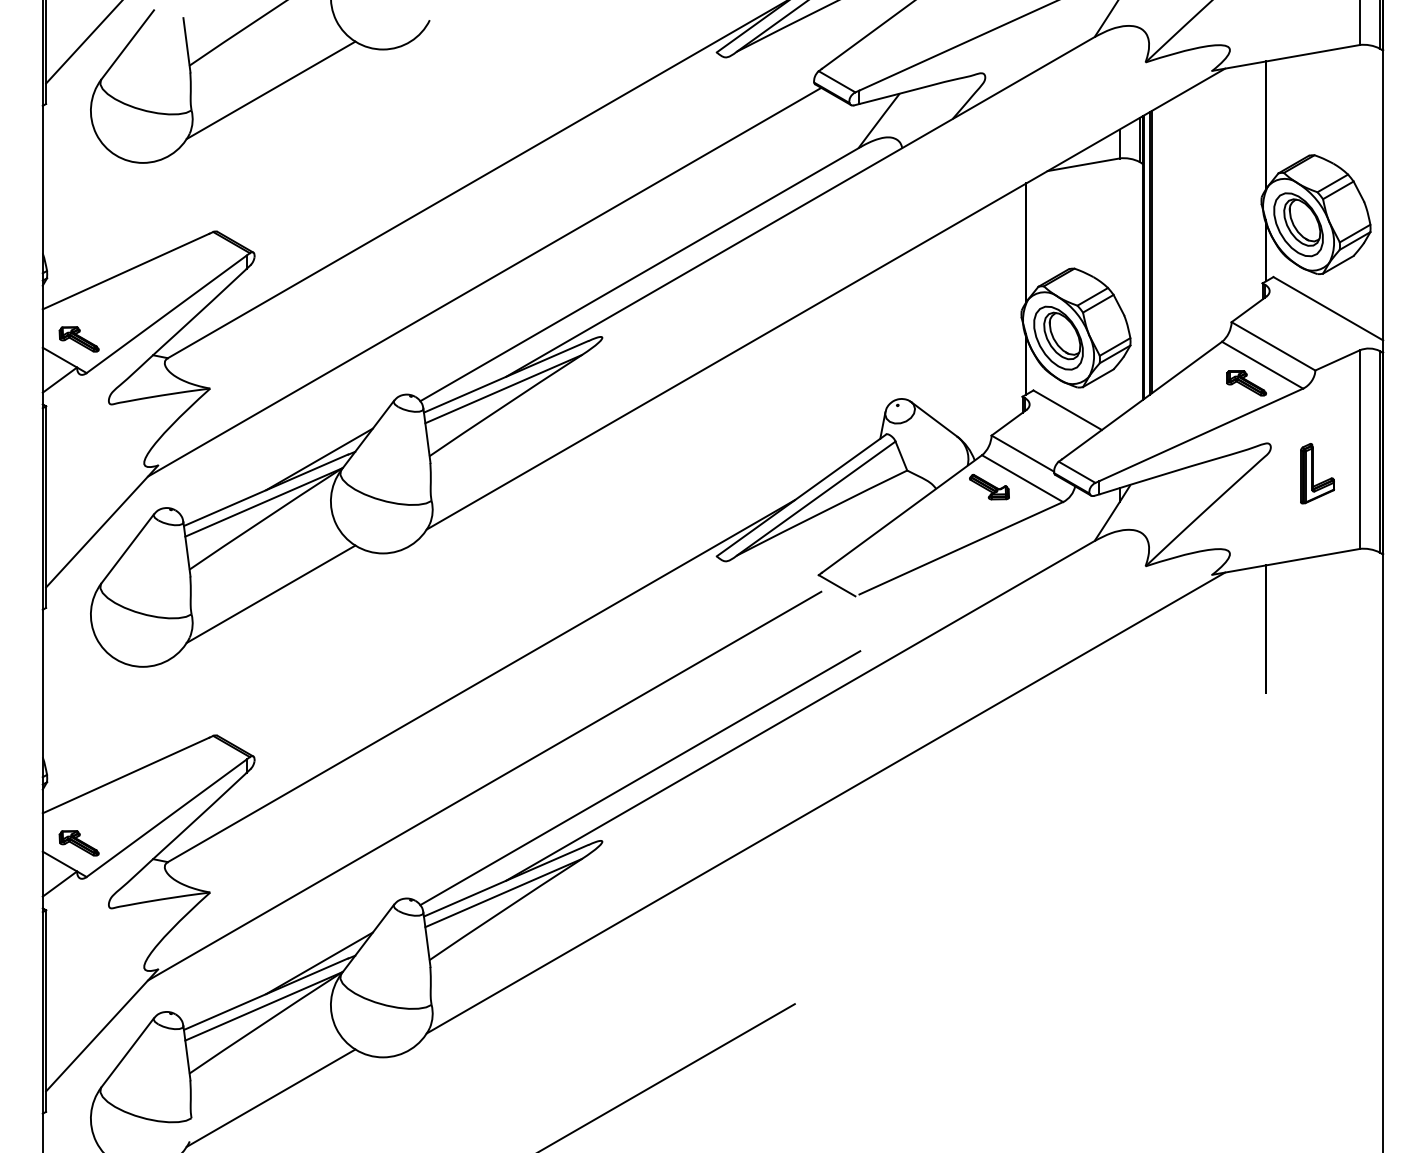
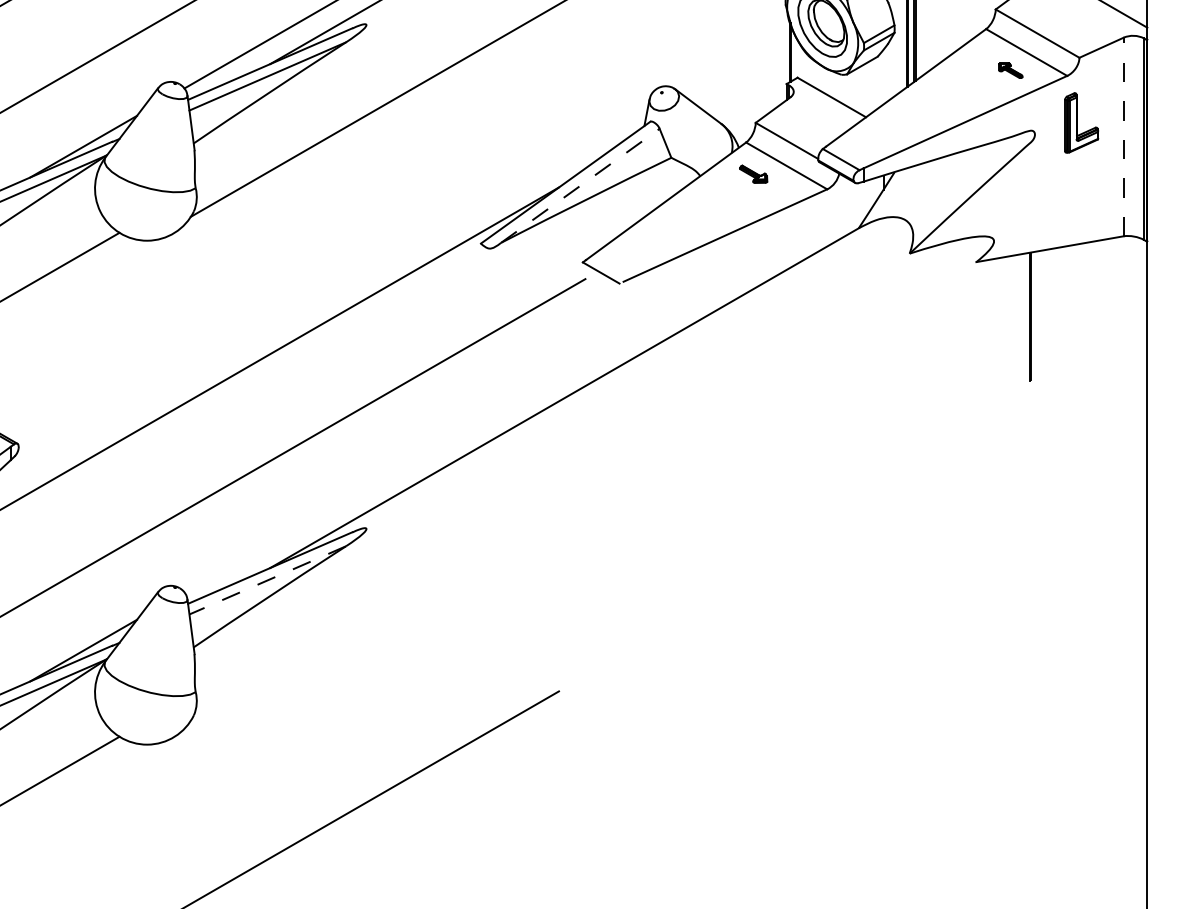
part: (1246, 383) -> (1010, 70), size x0.6
line: (1359, 449) -> (1123, 136), solid -> dashed
part: (1317, 473) -> (1081, 122), moved
part: (989, 486) -> (753, 173), size x0.7
line: (816, 498) -> (580, 185), solid -> dashed
line: (640, 778) -> (404, 465), removed
line: (825, 802) -> (589, 489), removed
line: (503, 893) -> (267, 580), solid -> dashed

